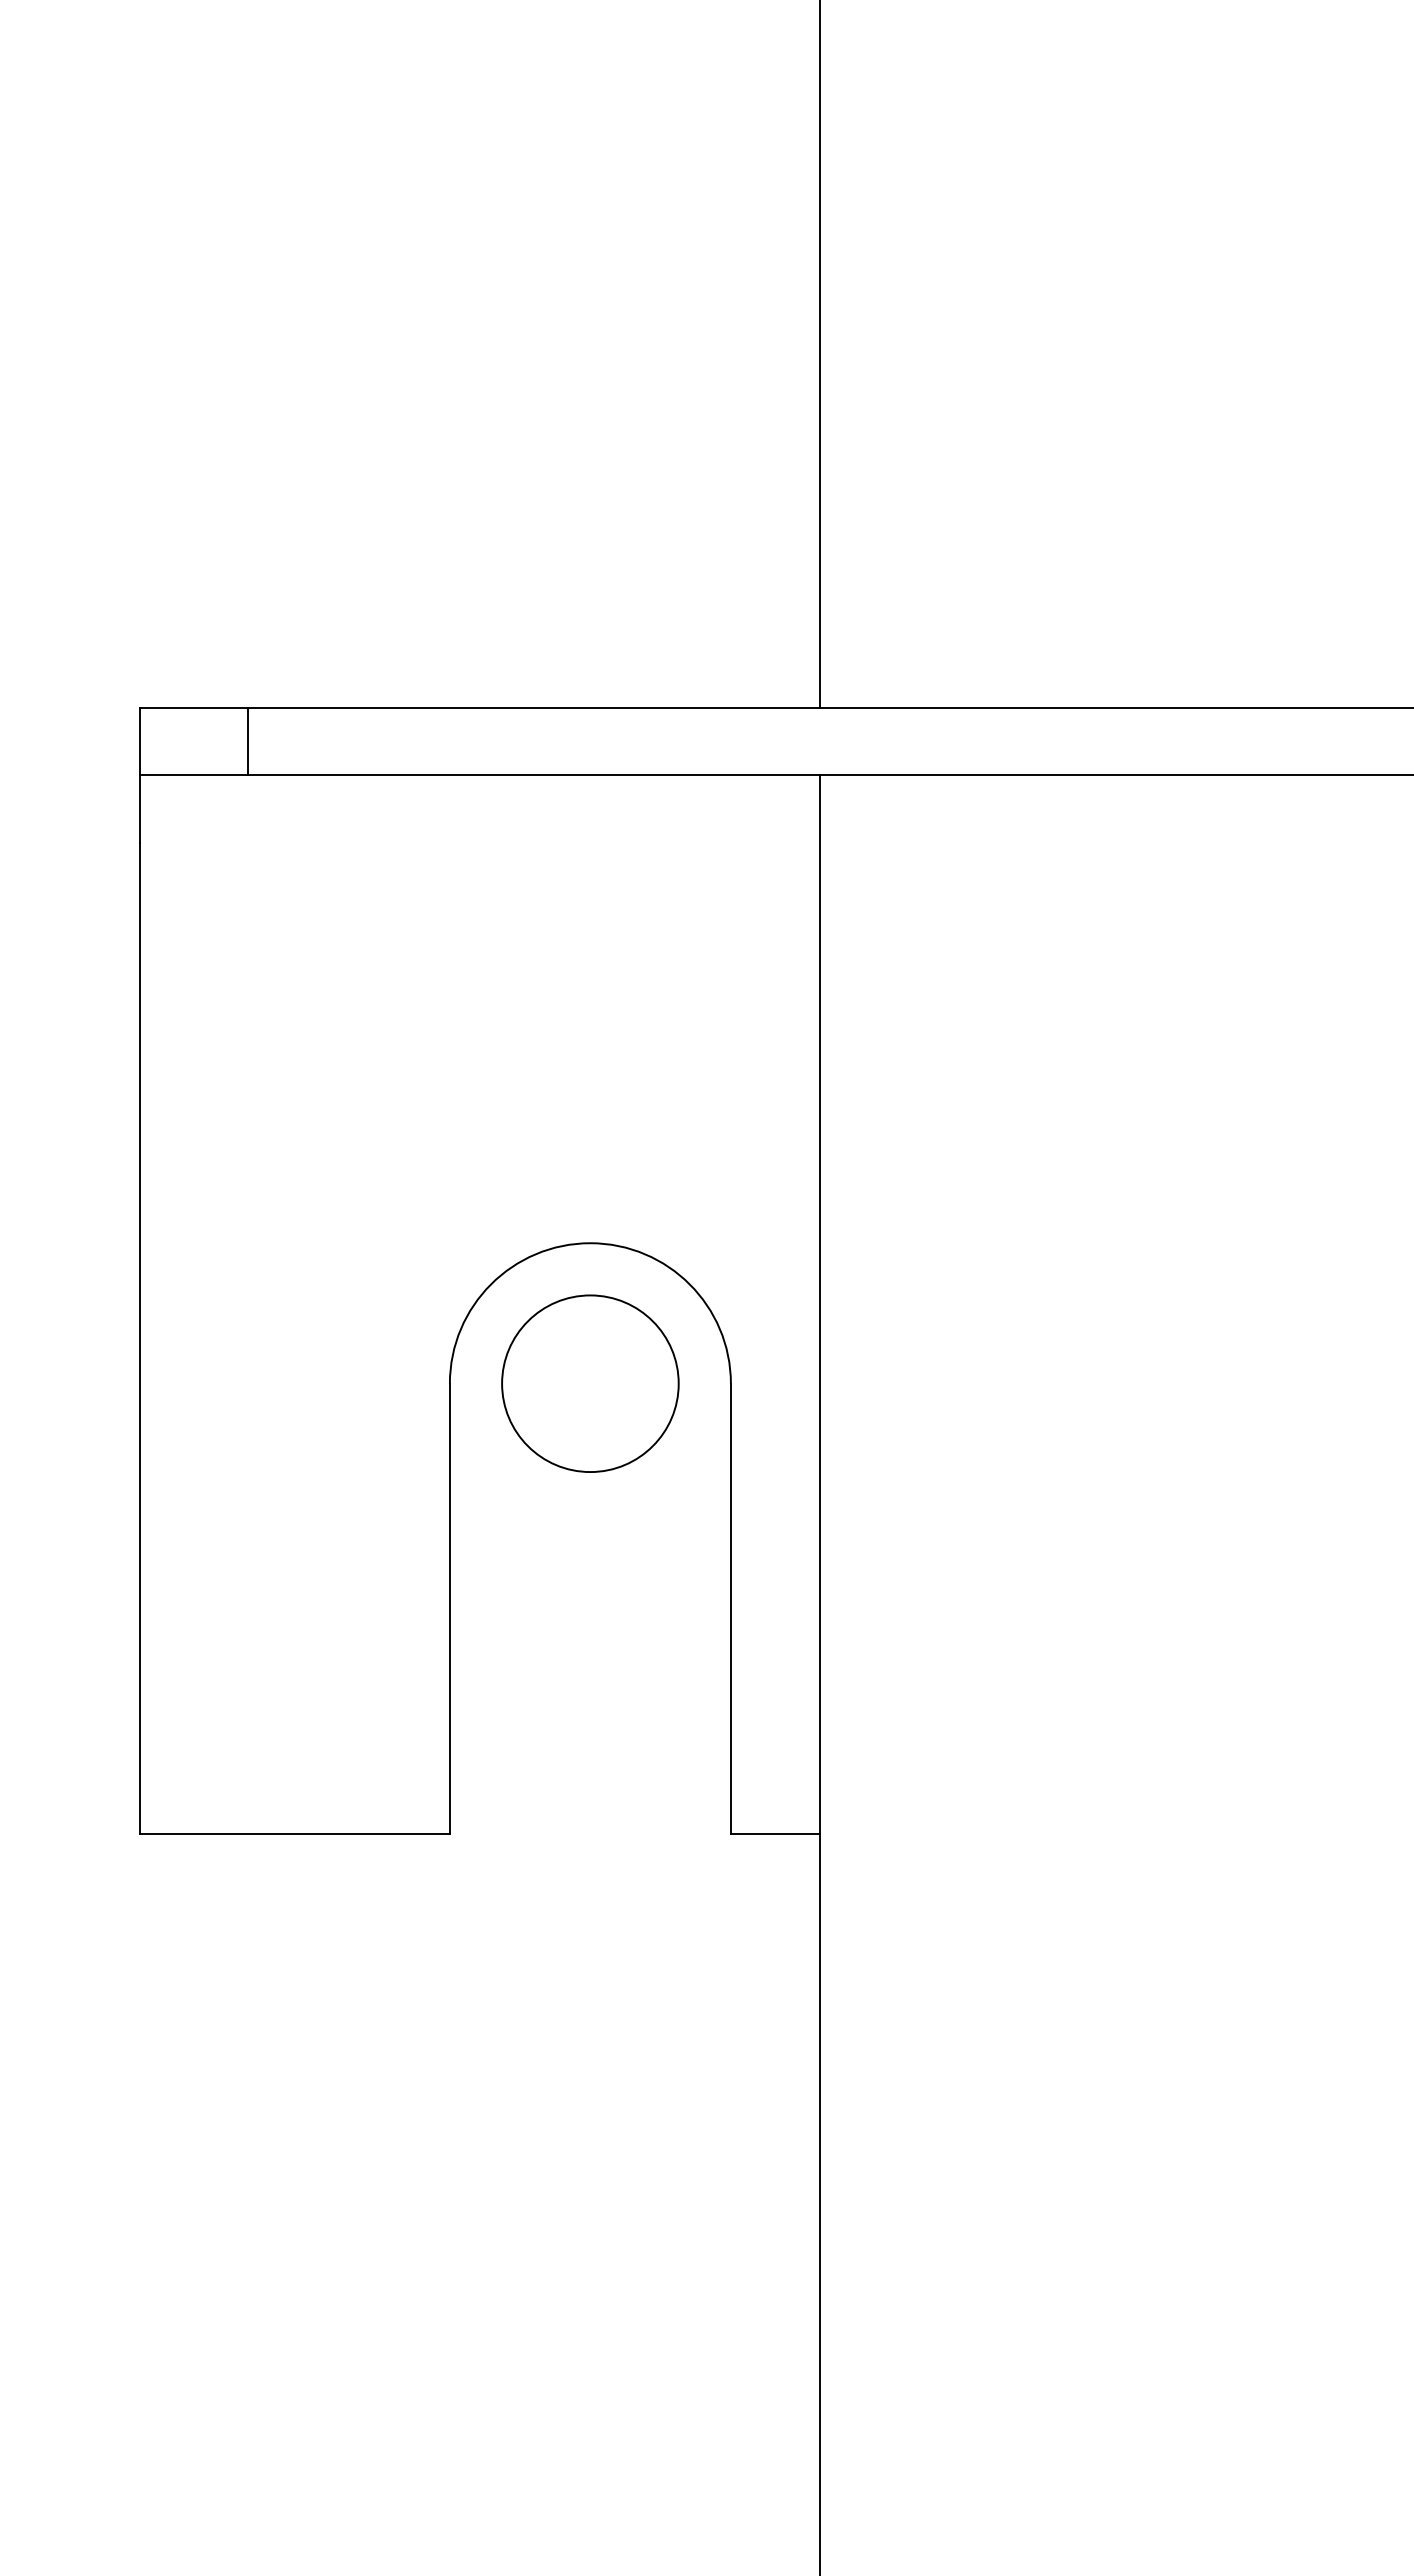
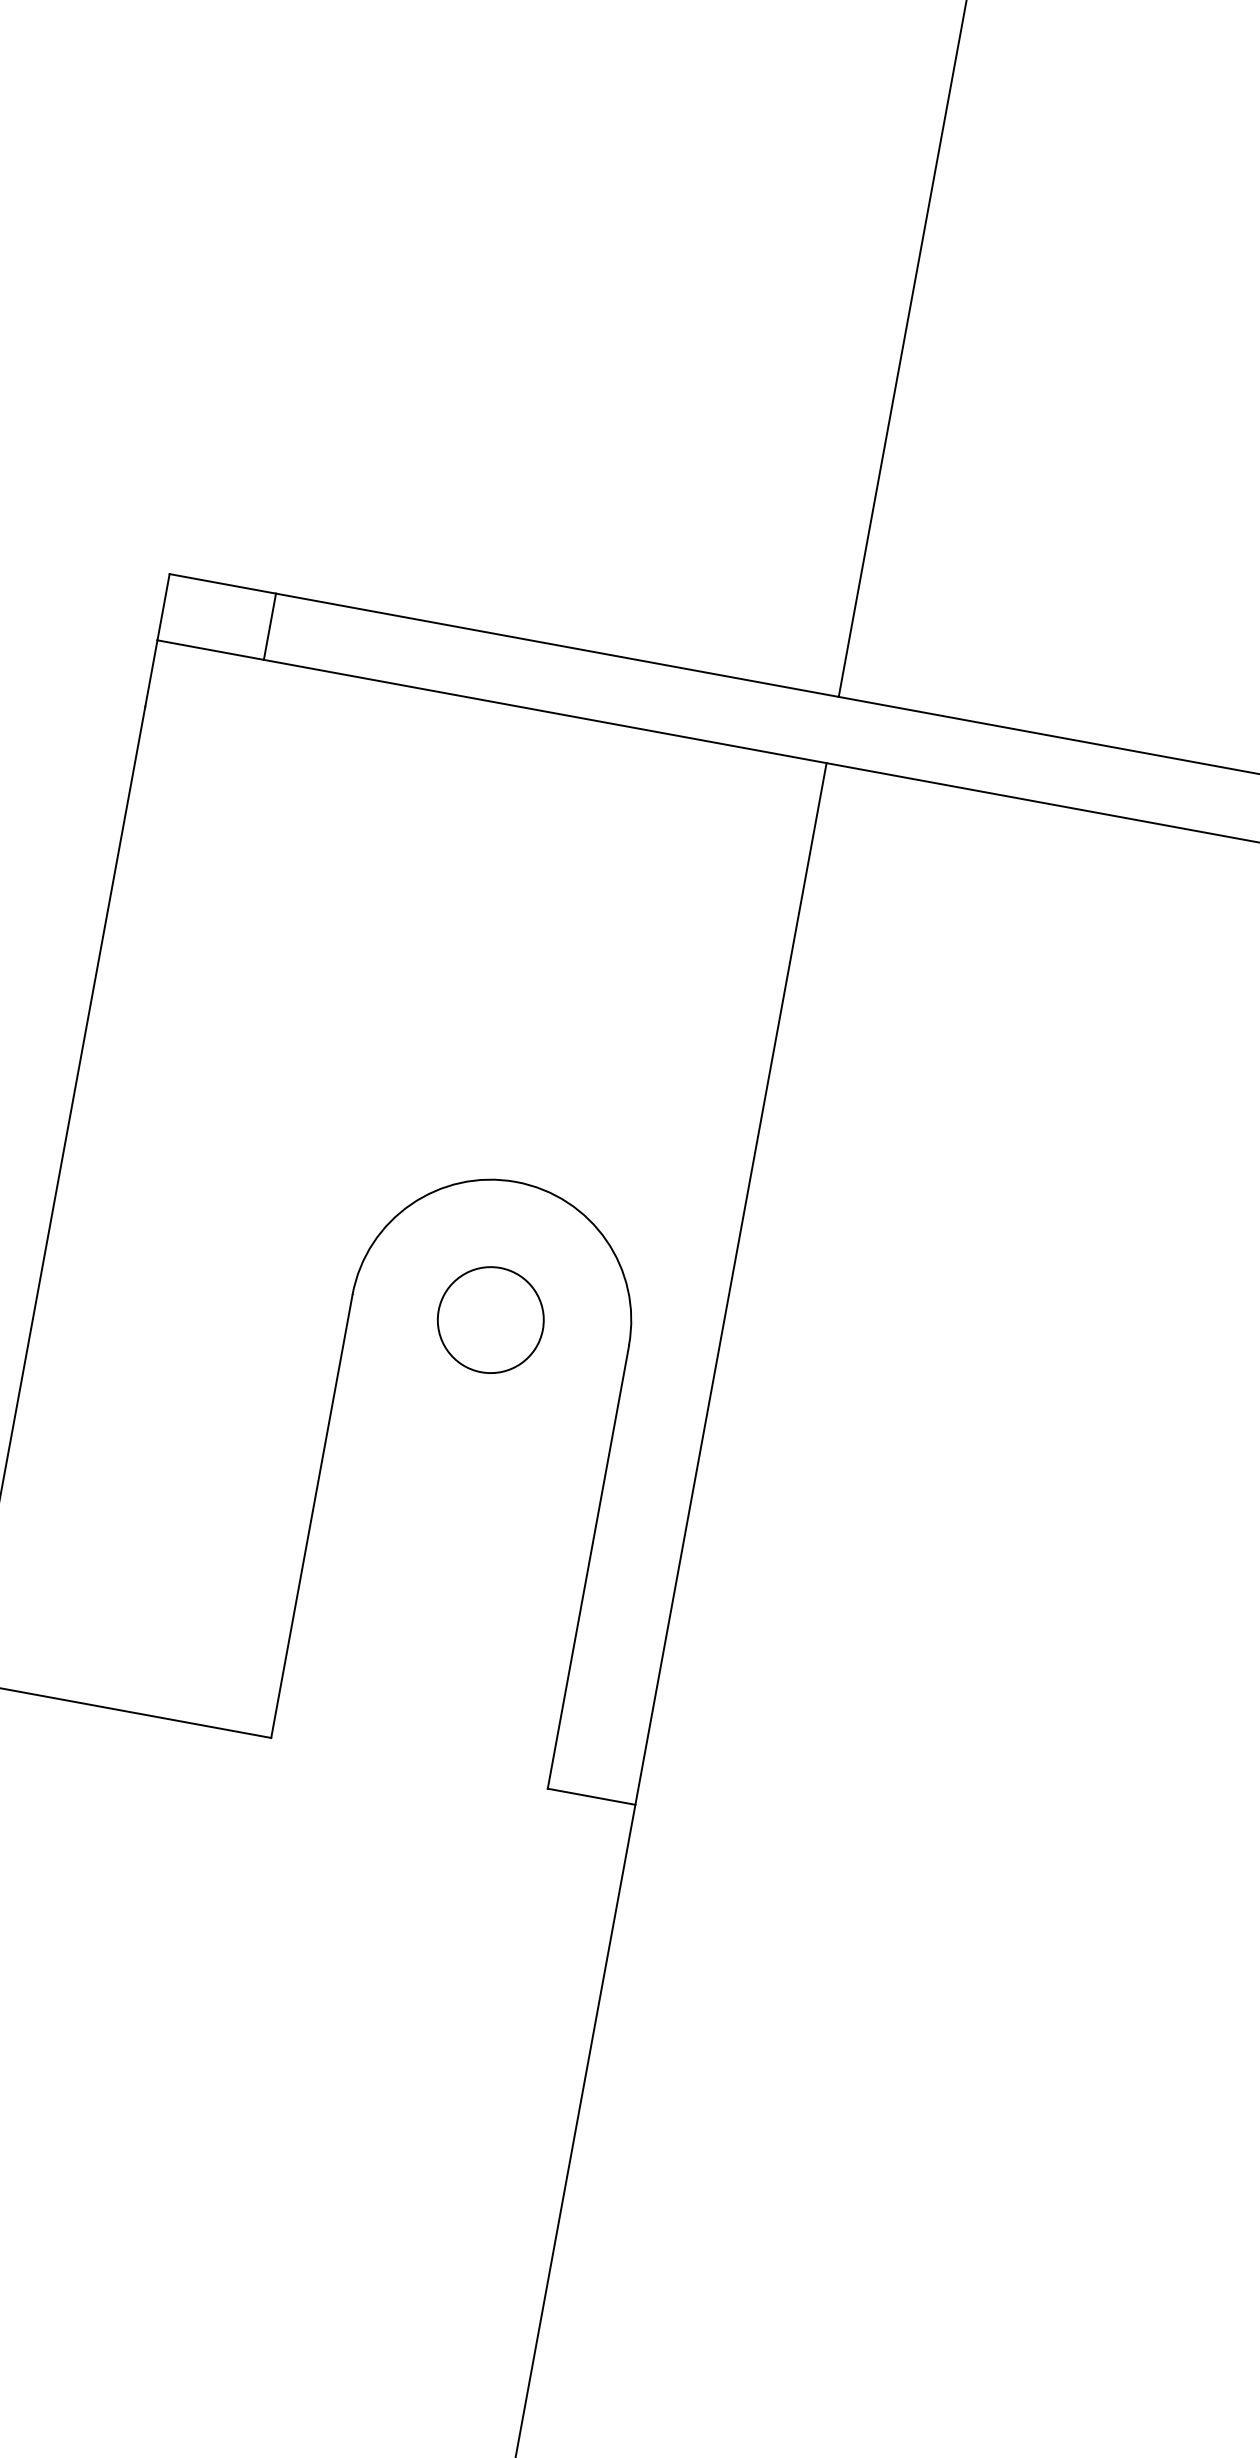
circle: (590, 1383) -> (490, 1319), size x0.6

